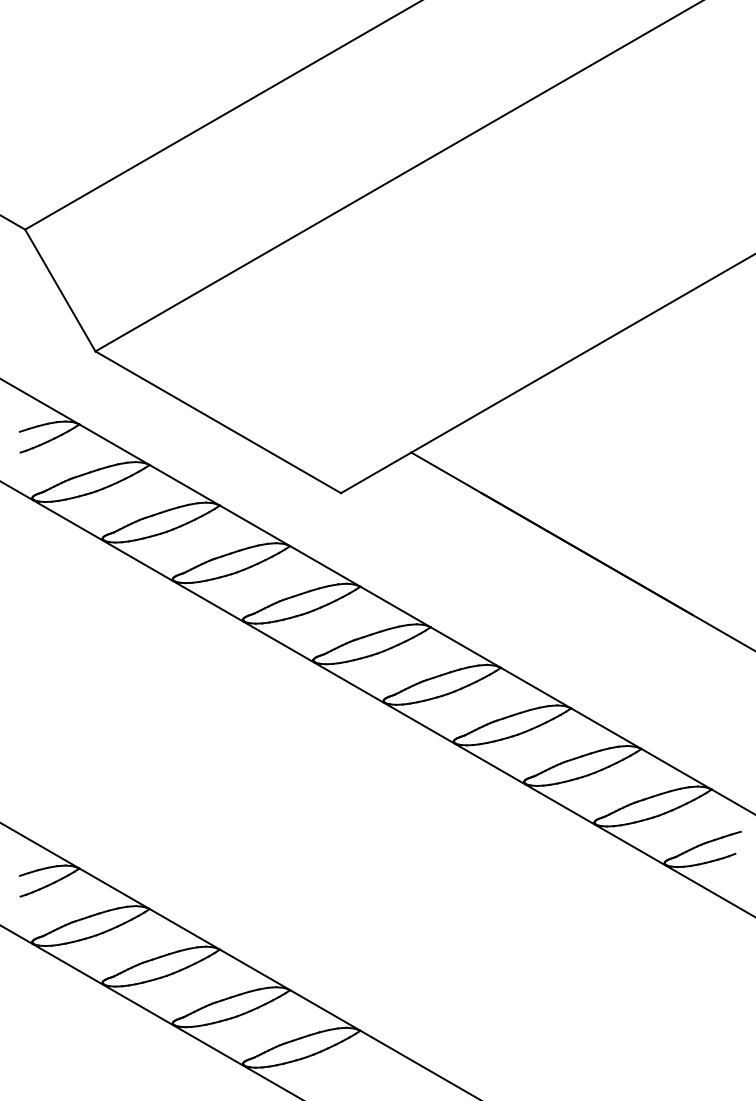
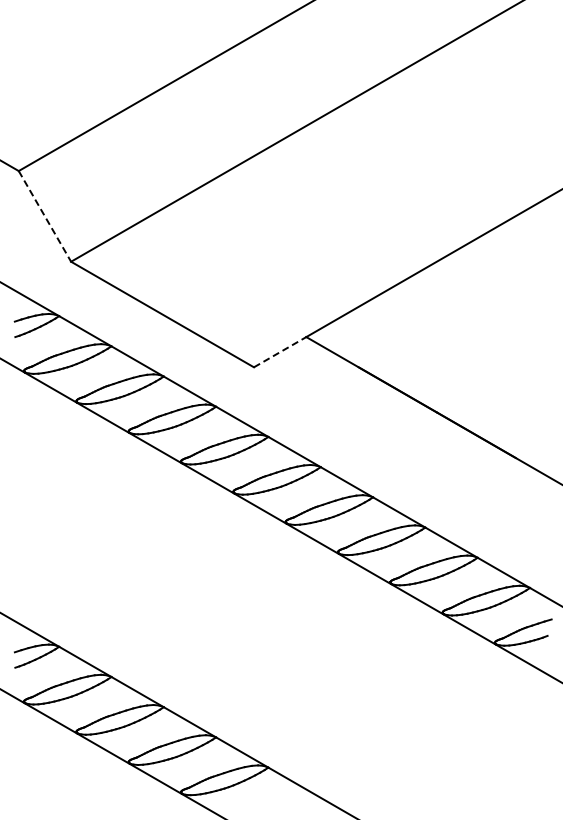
line: (61, 290) -> (45, 216), solid -> dashed
line: (376, 471) -> (280, 351), solid -> dashed

